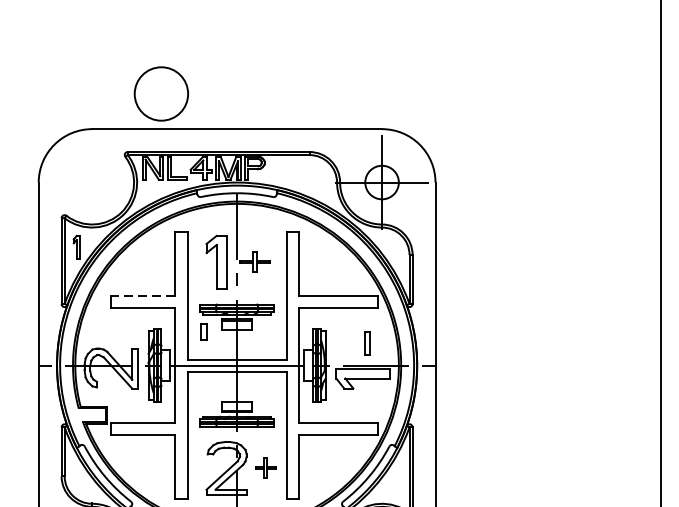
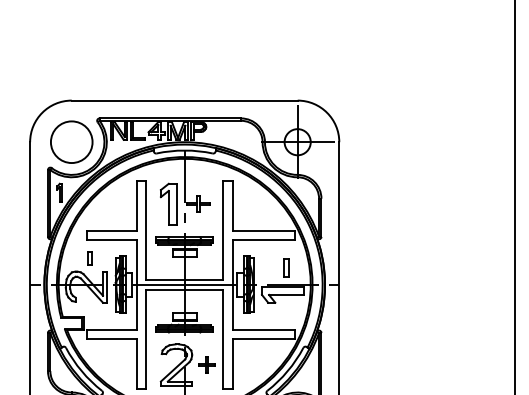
circle: (161, 93) -> (71, 141), moved
line: (143, 295) -> (111, 230), dashed -> solid
part: (203, 331) -> (89, 258), moved

